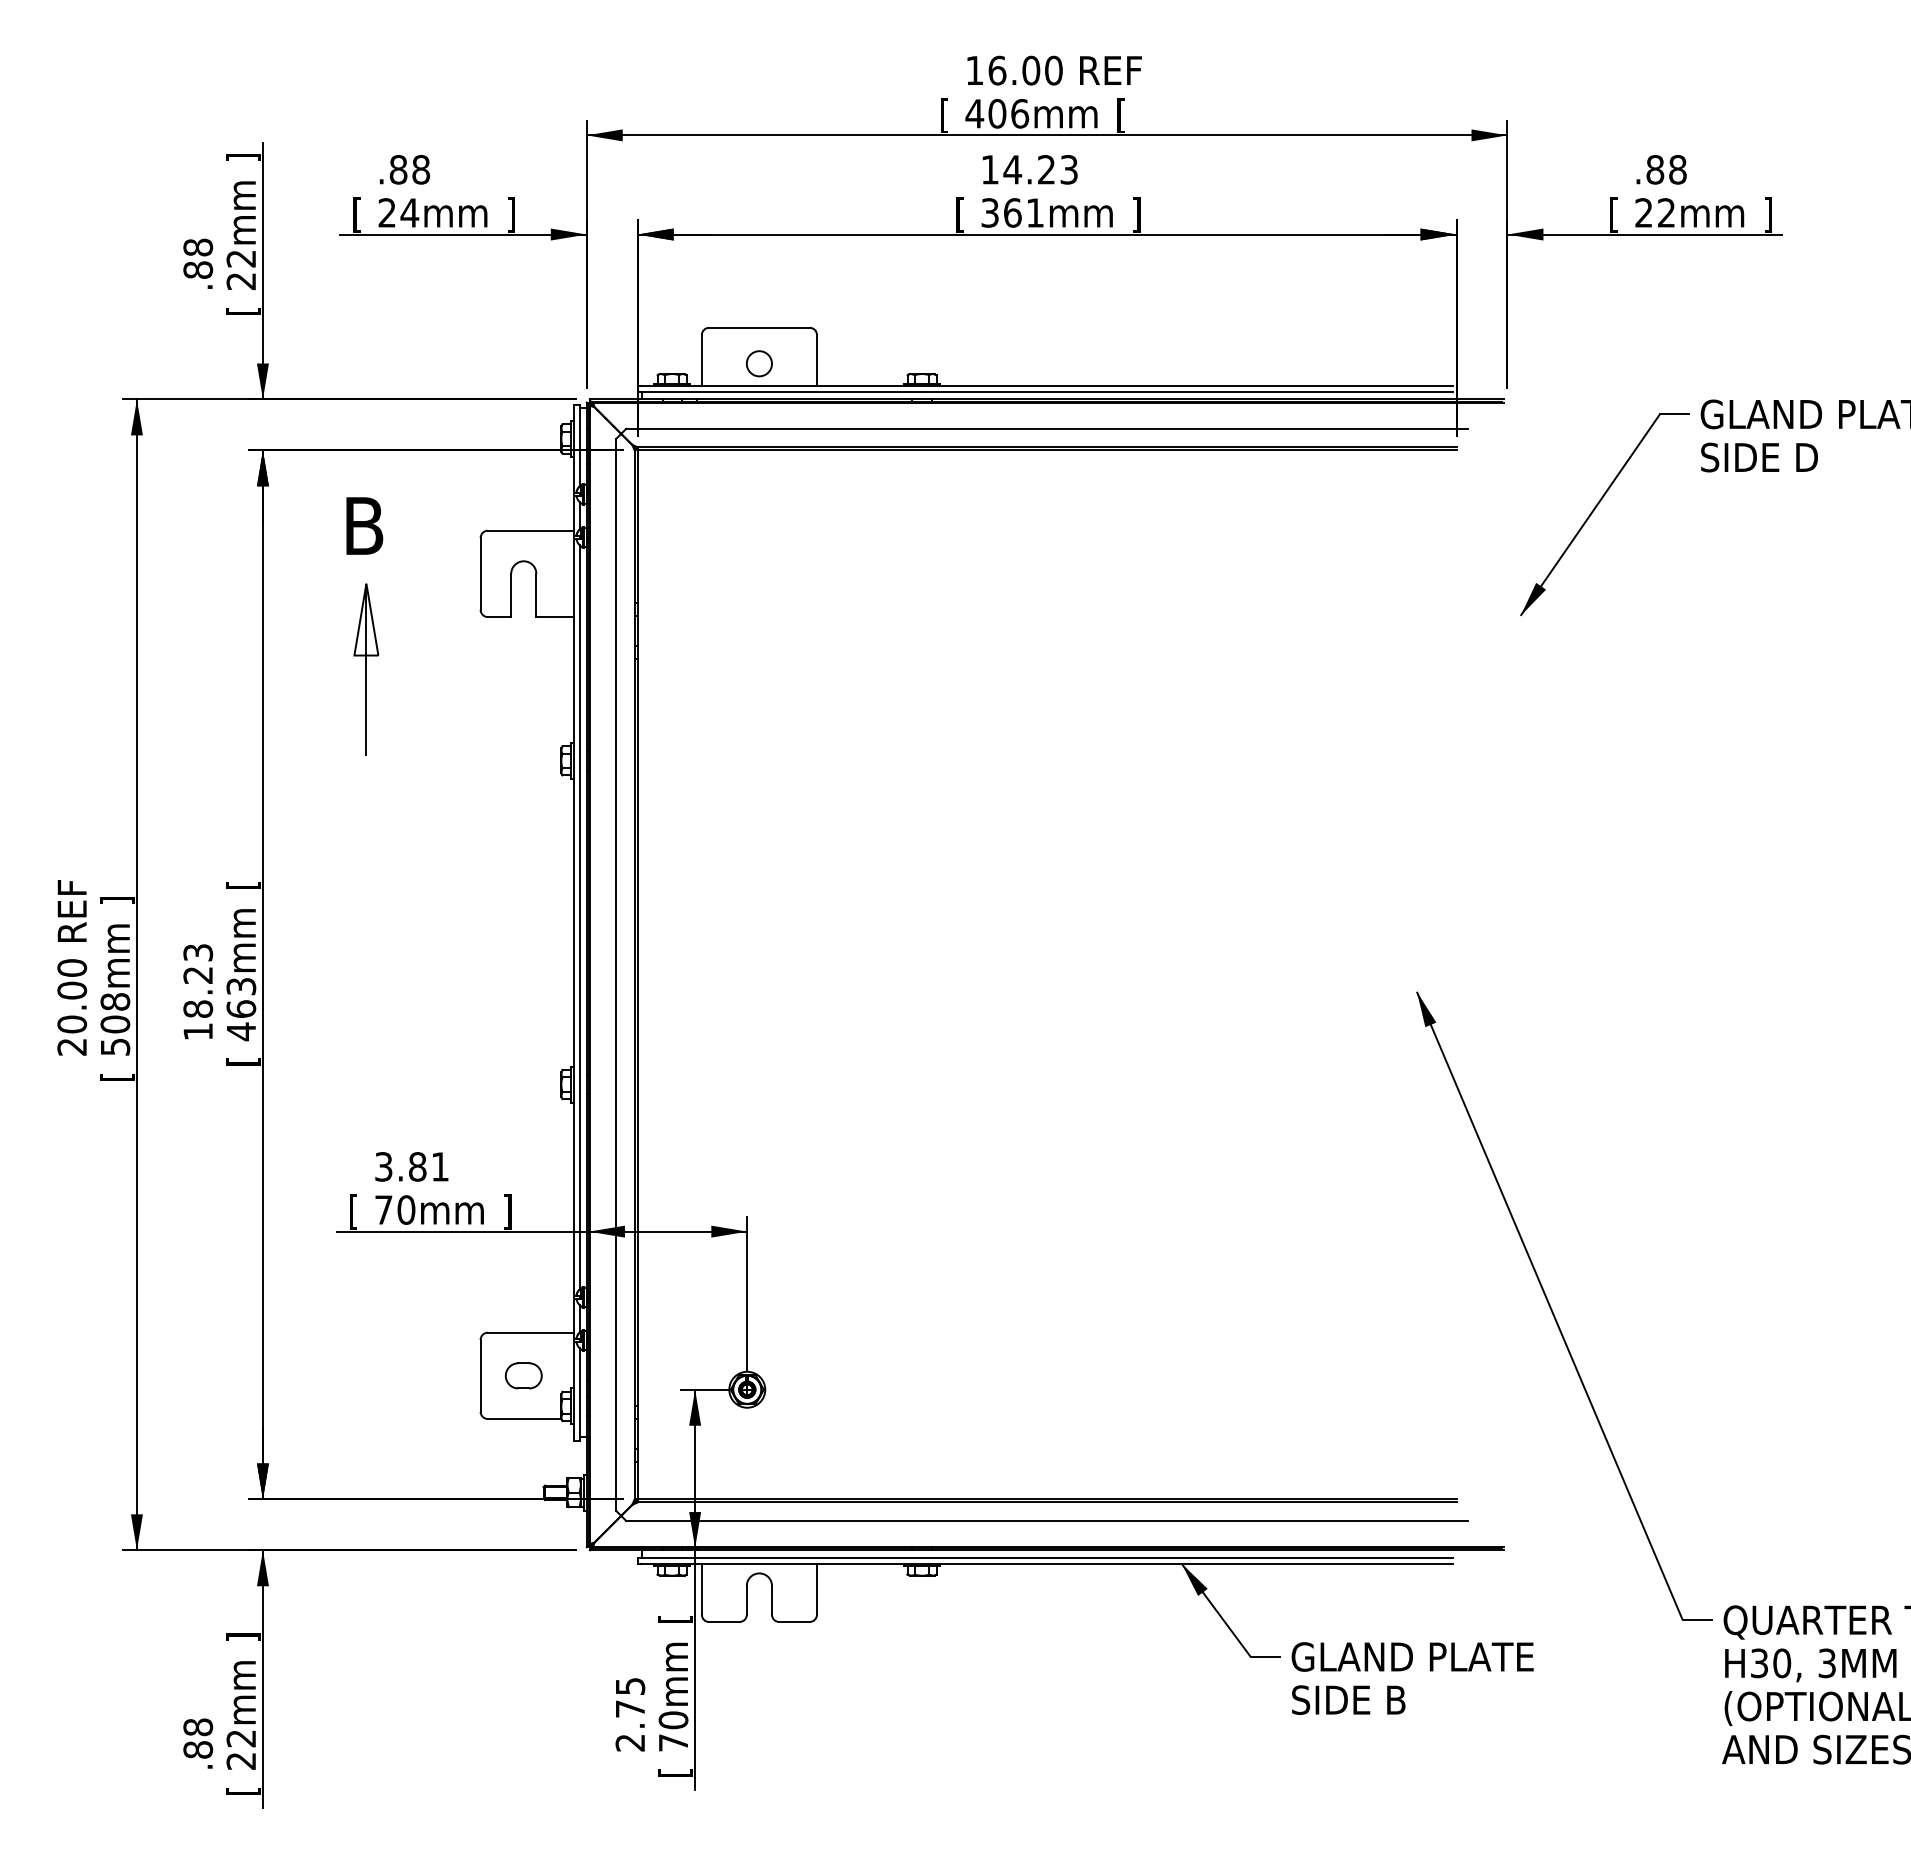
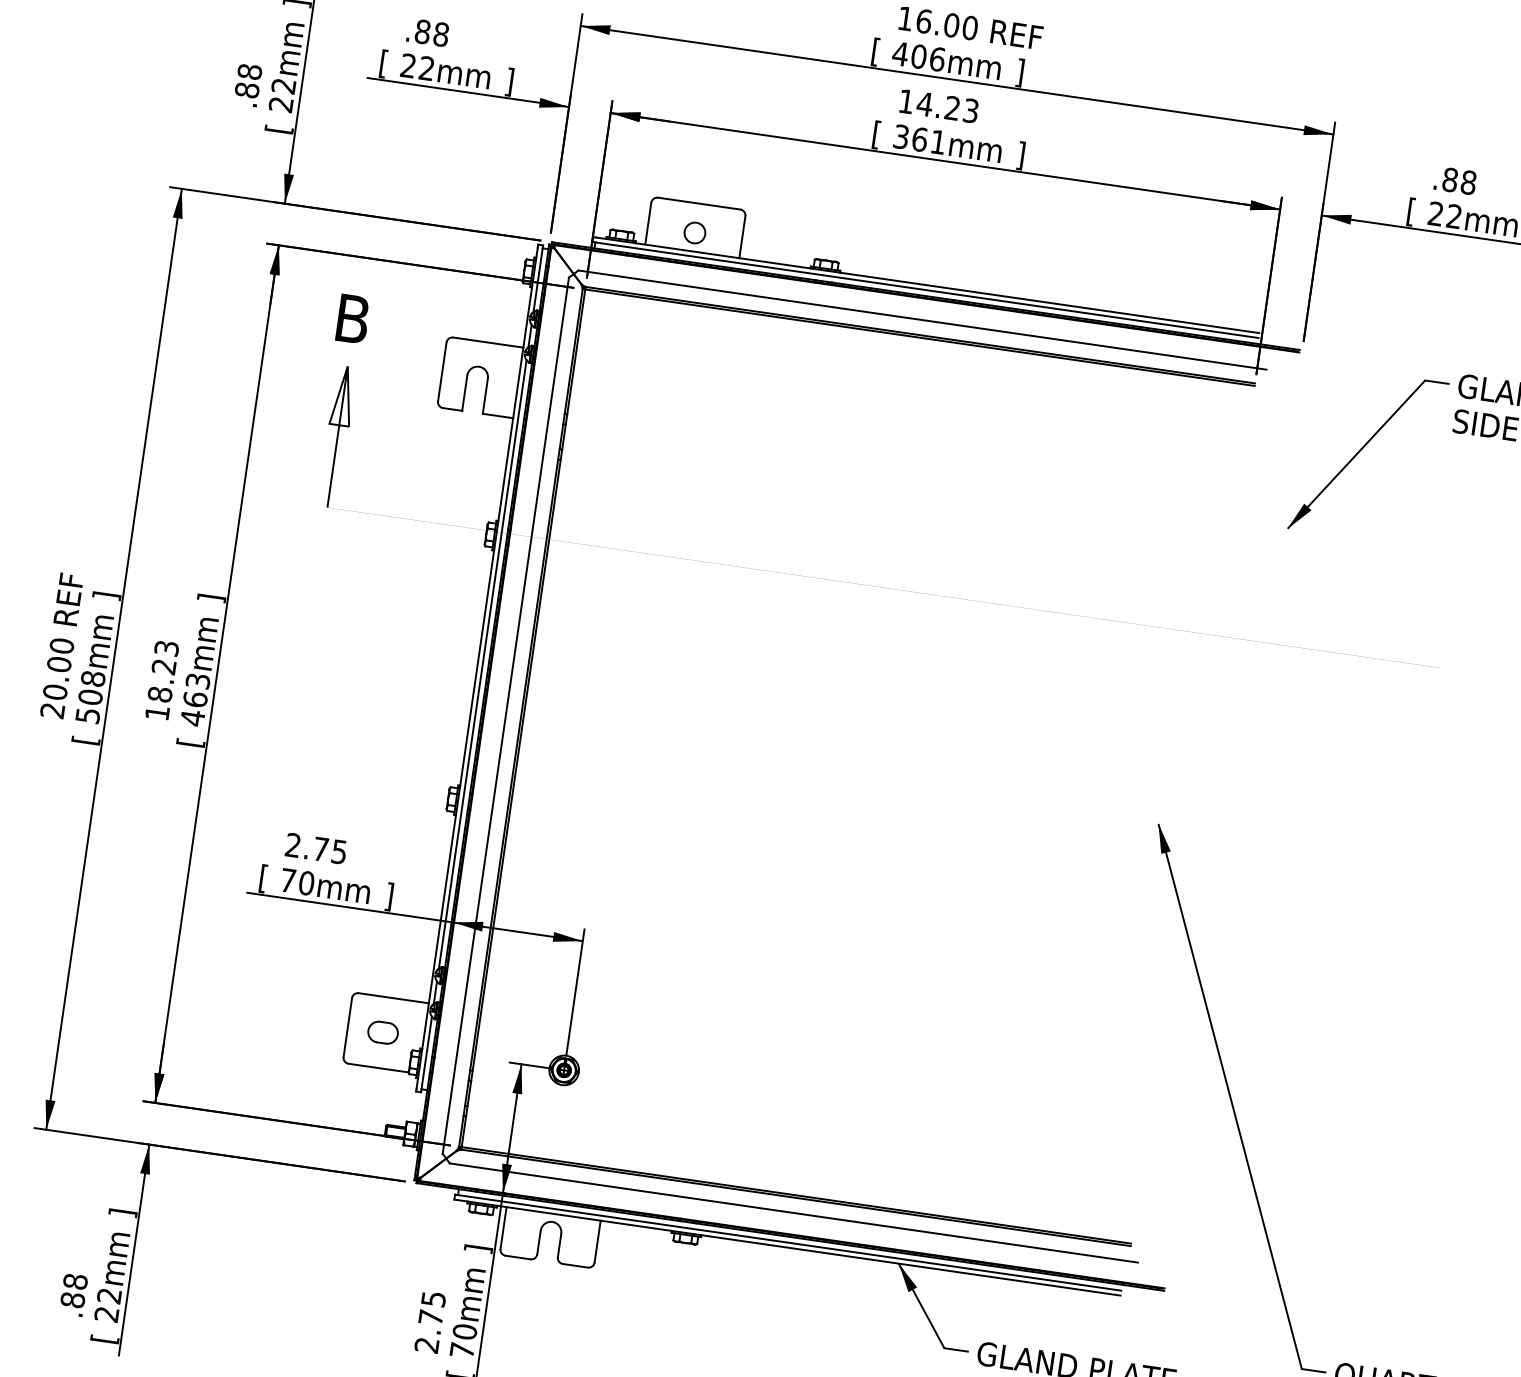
text: (1120, 115) -> (1019, 72), [ -> ]
text: (409, 212) -> (426, 68), 24mm -> 22mm
text: (243, 885) -> (211, 598), [ -> ]
text: (411, 1166) -> (315, 848), 3.81 -> 2.75
text: (675, 1618) -> (478, 1248), [ -> ]

